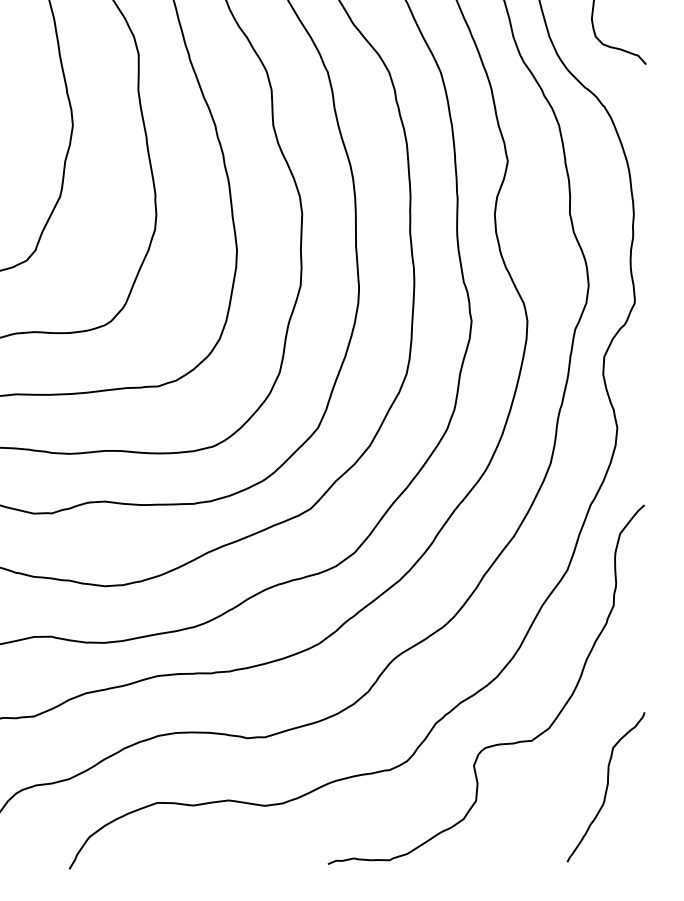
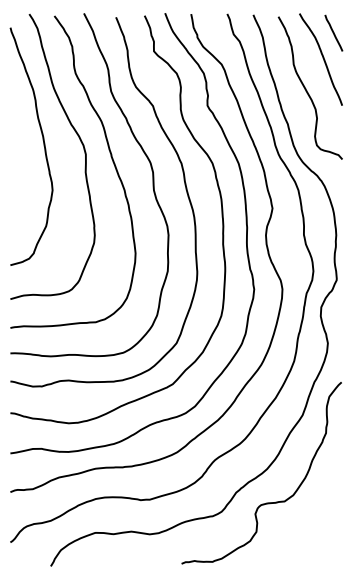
curve: (606, 788) -> (322, 525), removed

